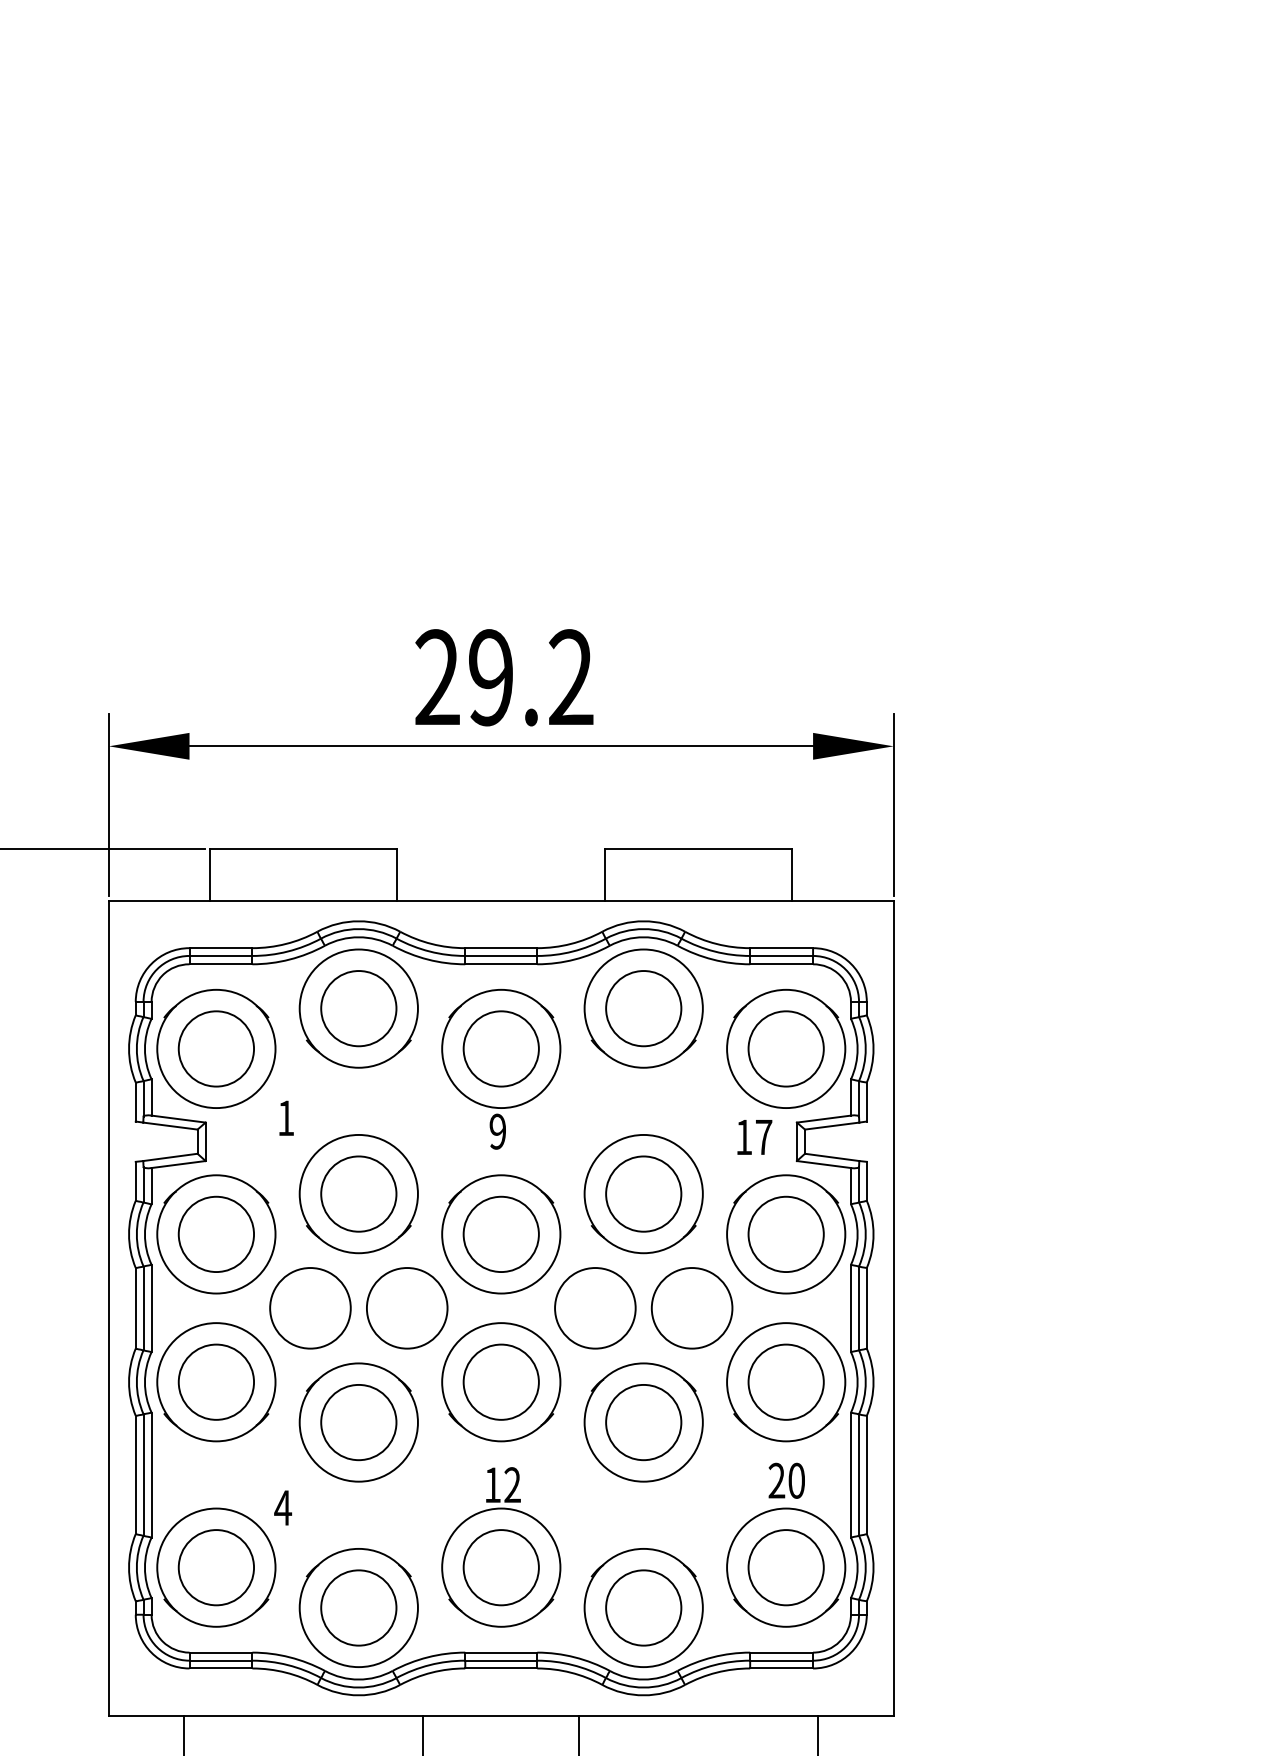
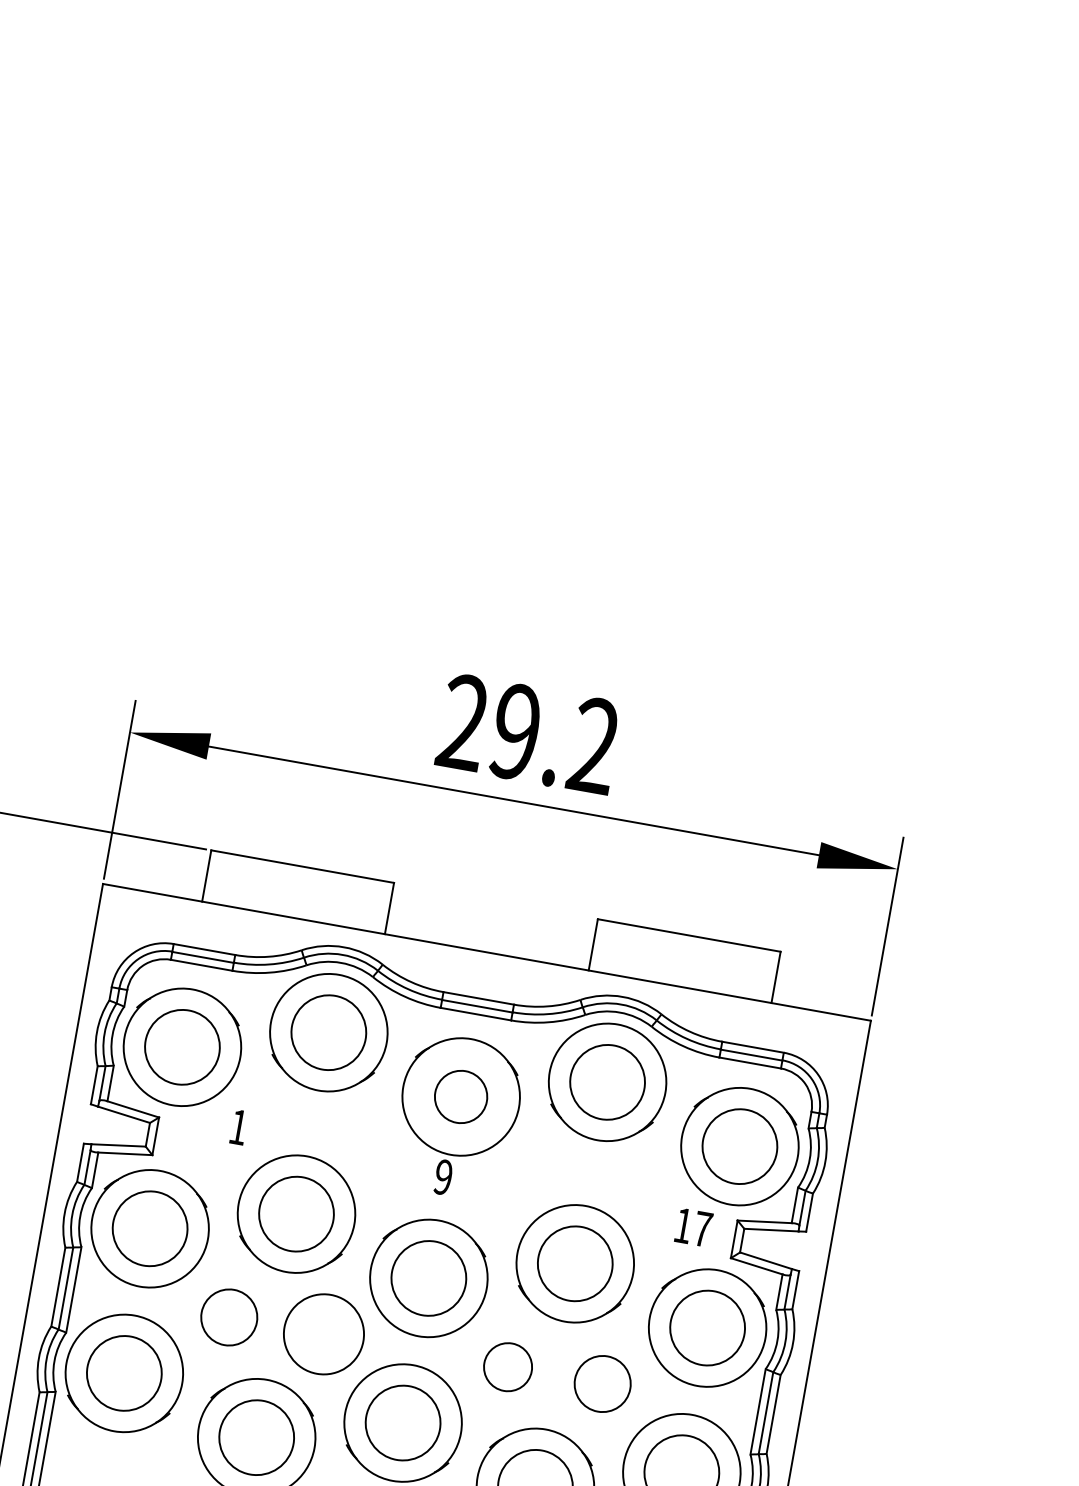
circle: (500, 1048) -> (460, 1096), size x0.7
circle: (310, 1308) -> (229, 1317), size x0.7
circle: (595, 1308) -> (508, 1367), size x0.6
circle: (691, 1308) -> (602, 1384), size x0.7

